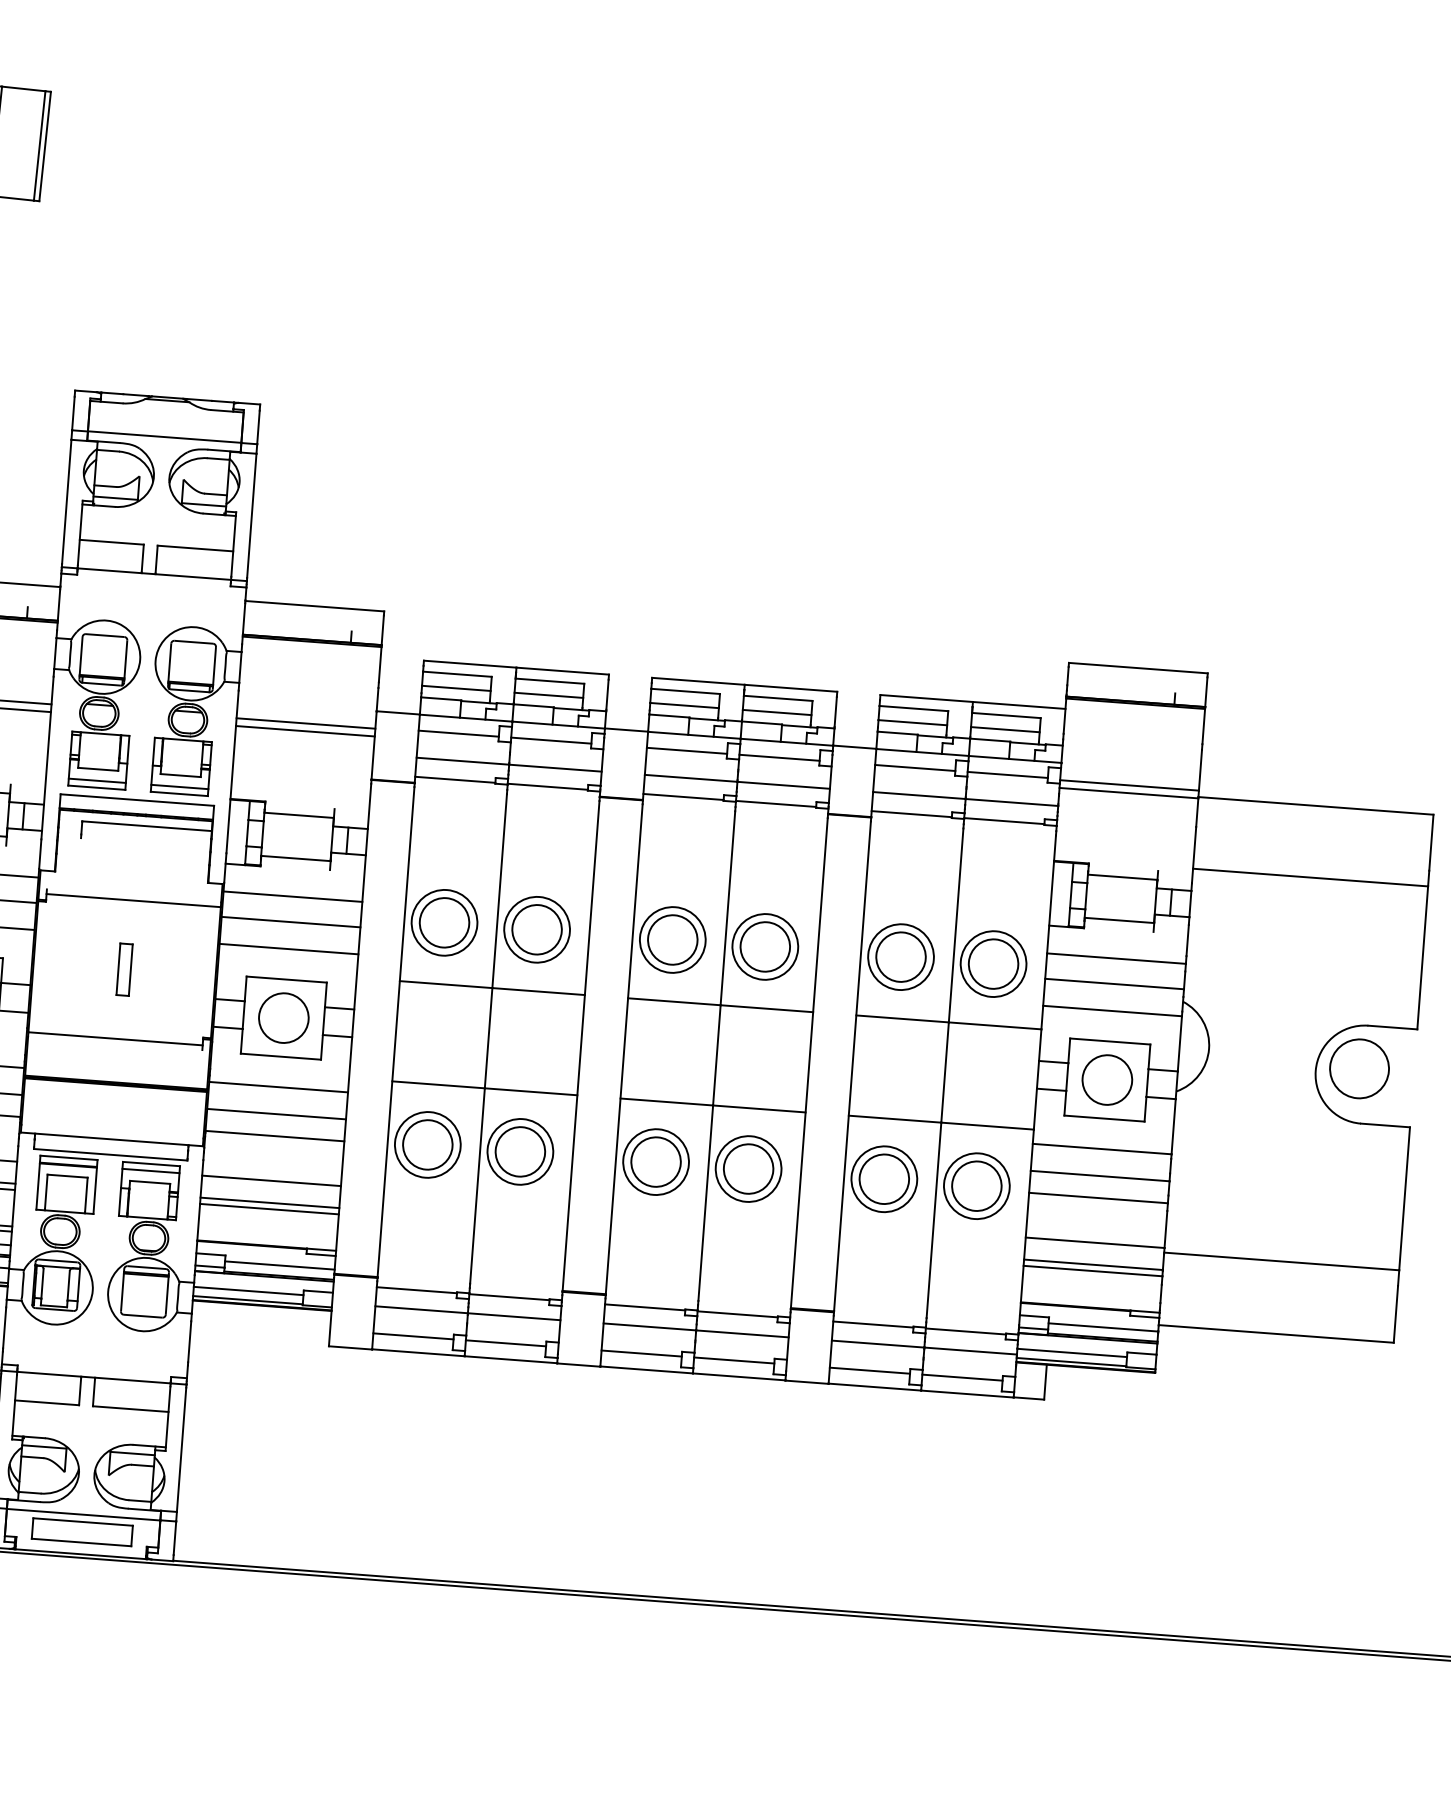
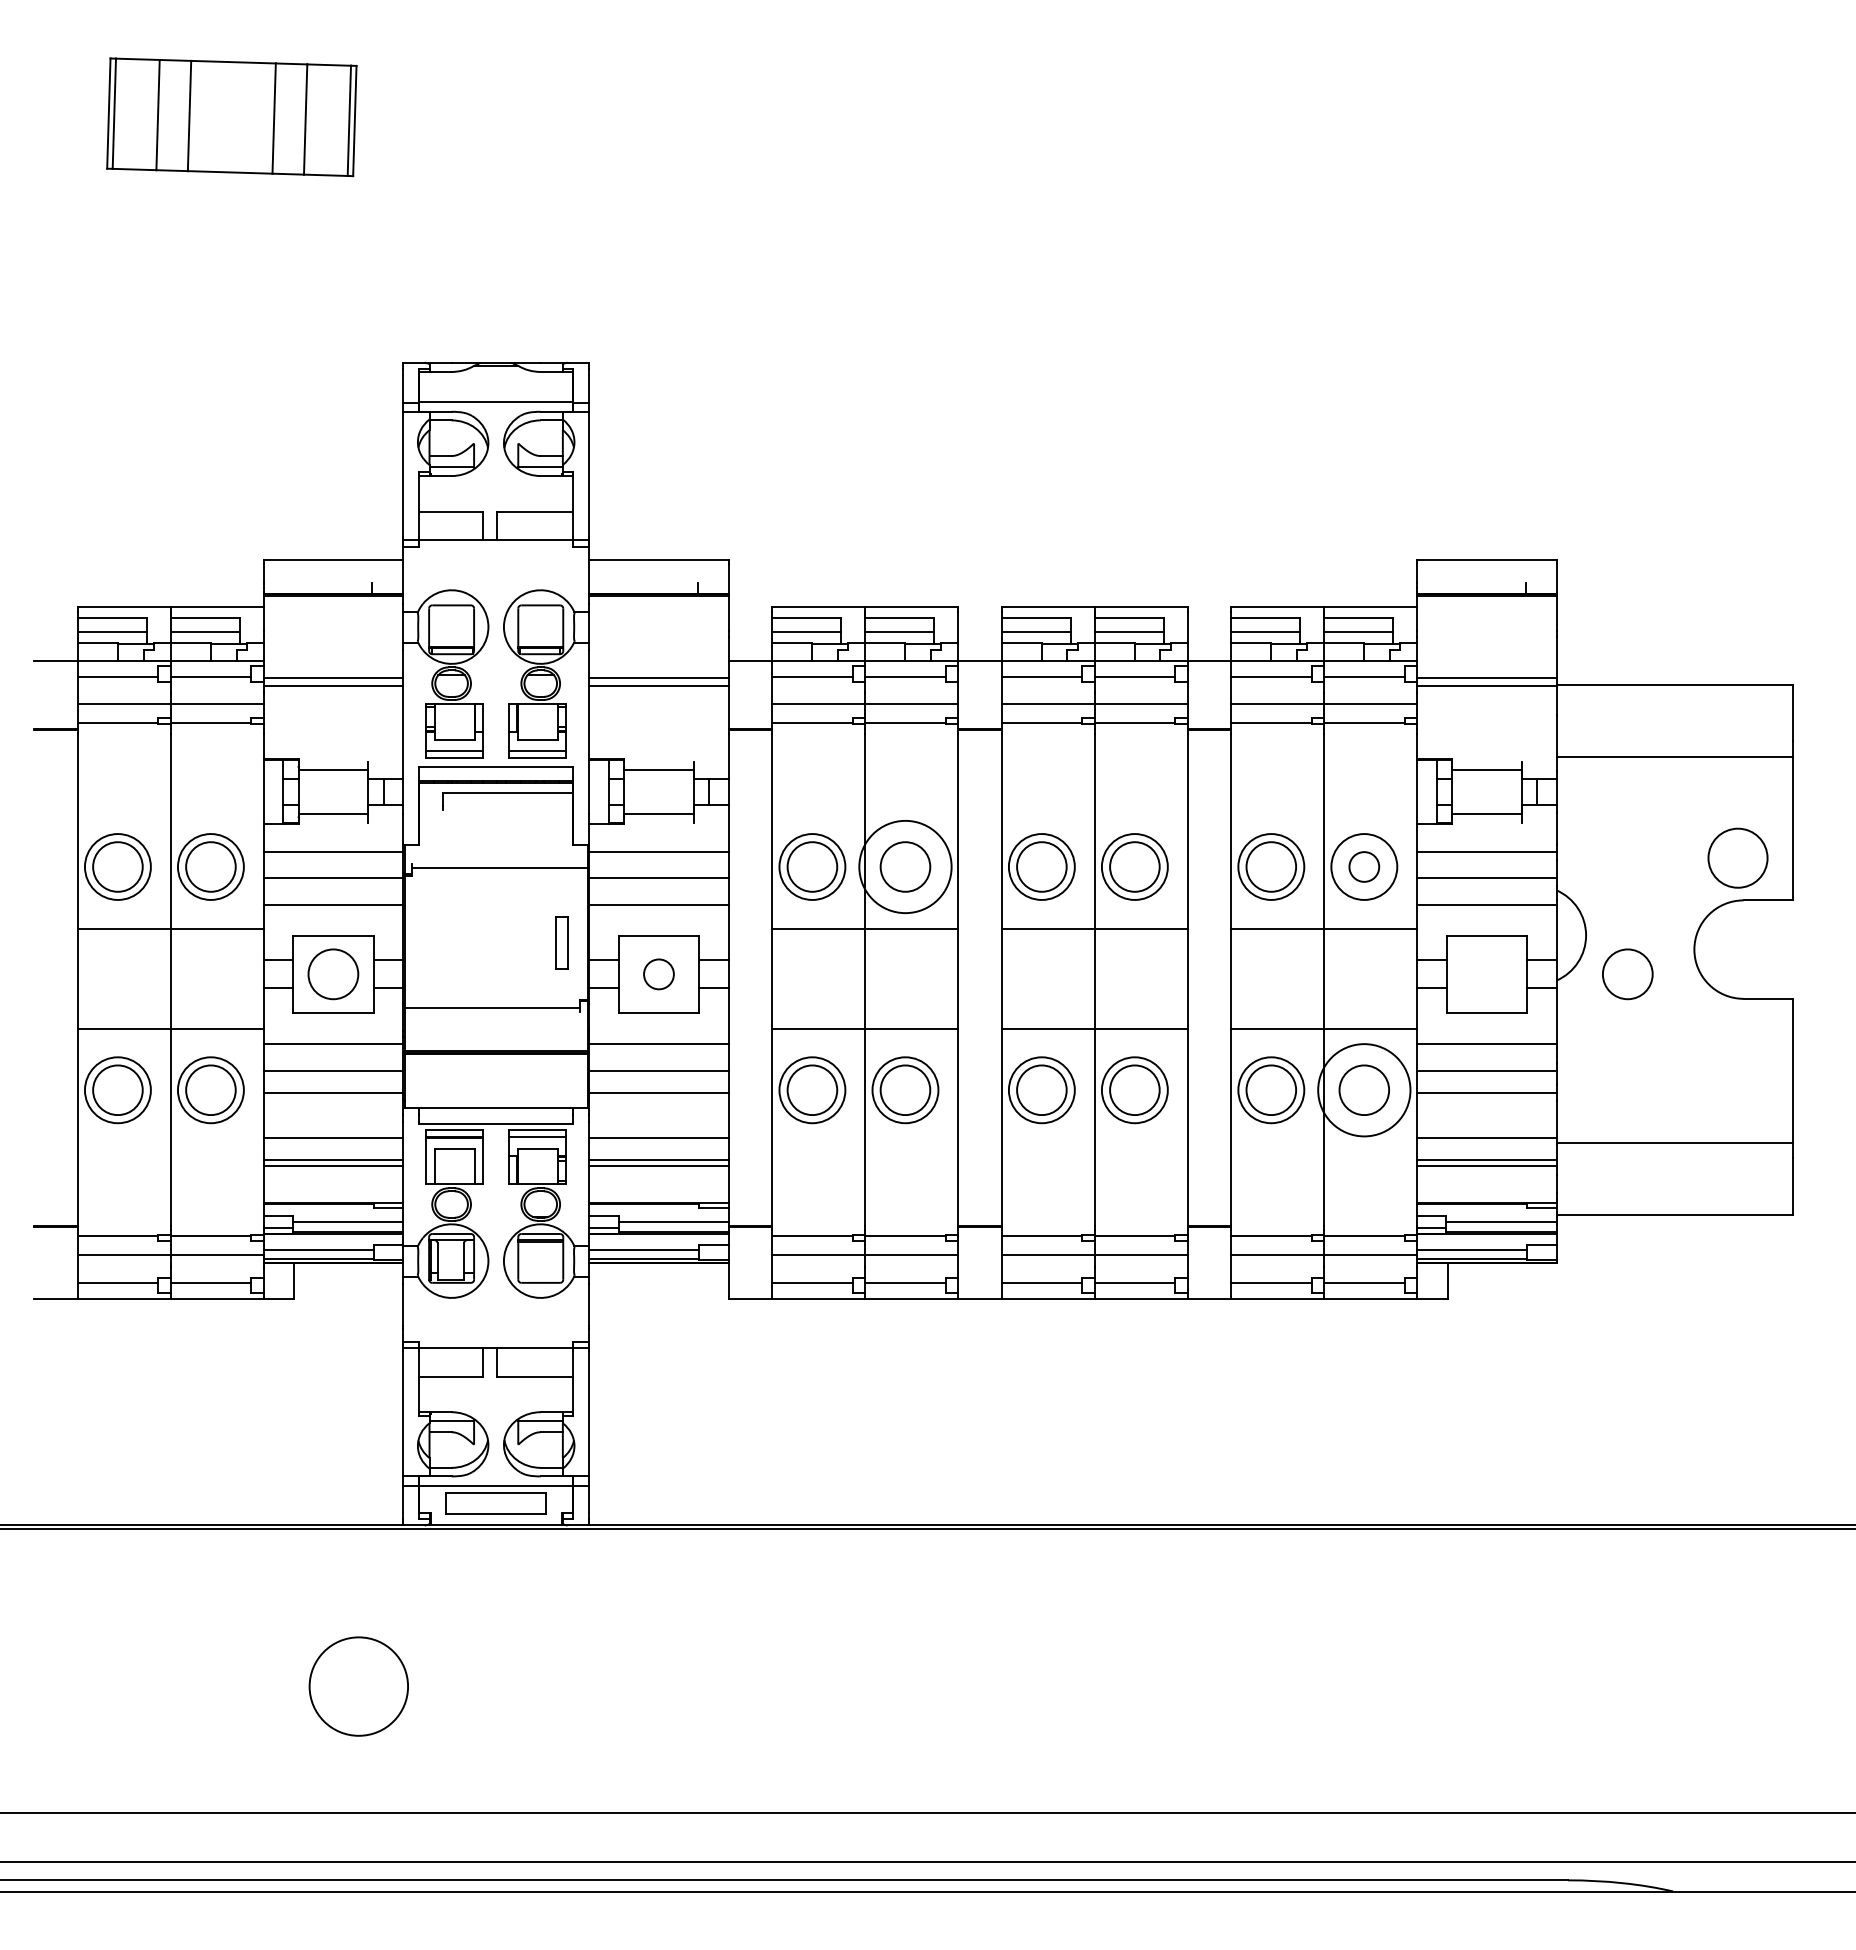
circle: (537, 929) -> (905, 866), size x1.4
circle: (993, 963) -> (1364, 866), size x0.6
part: (123, 969) -> (561, 942), moved
circle: (283, 1018) -> (658, 974), size x0.6
circle: (1359, 1068) -> (1737, 857), moved
circle: (1107, 1080) -> (1627, 974), moved
circle: (977, 1186) -> (1364, 1090), size x1.4

